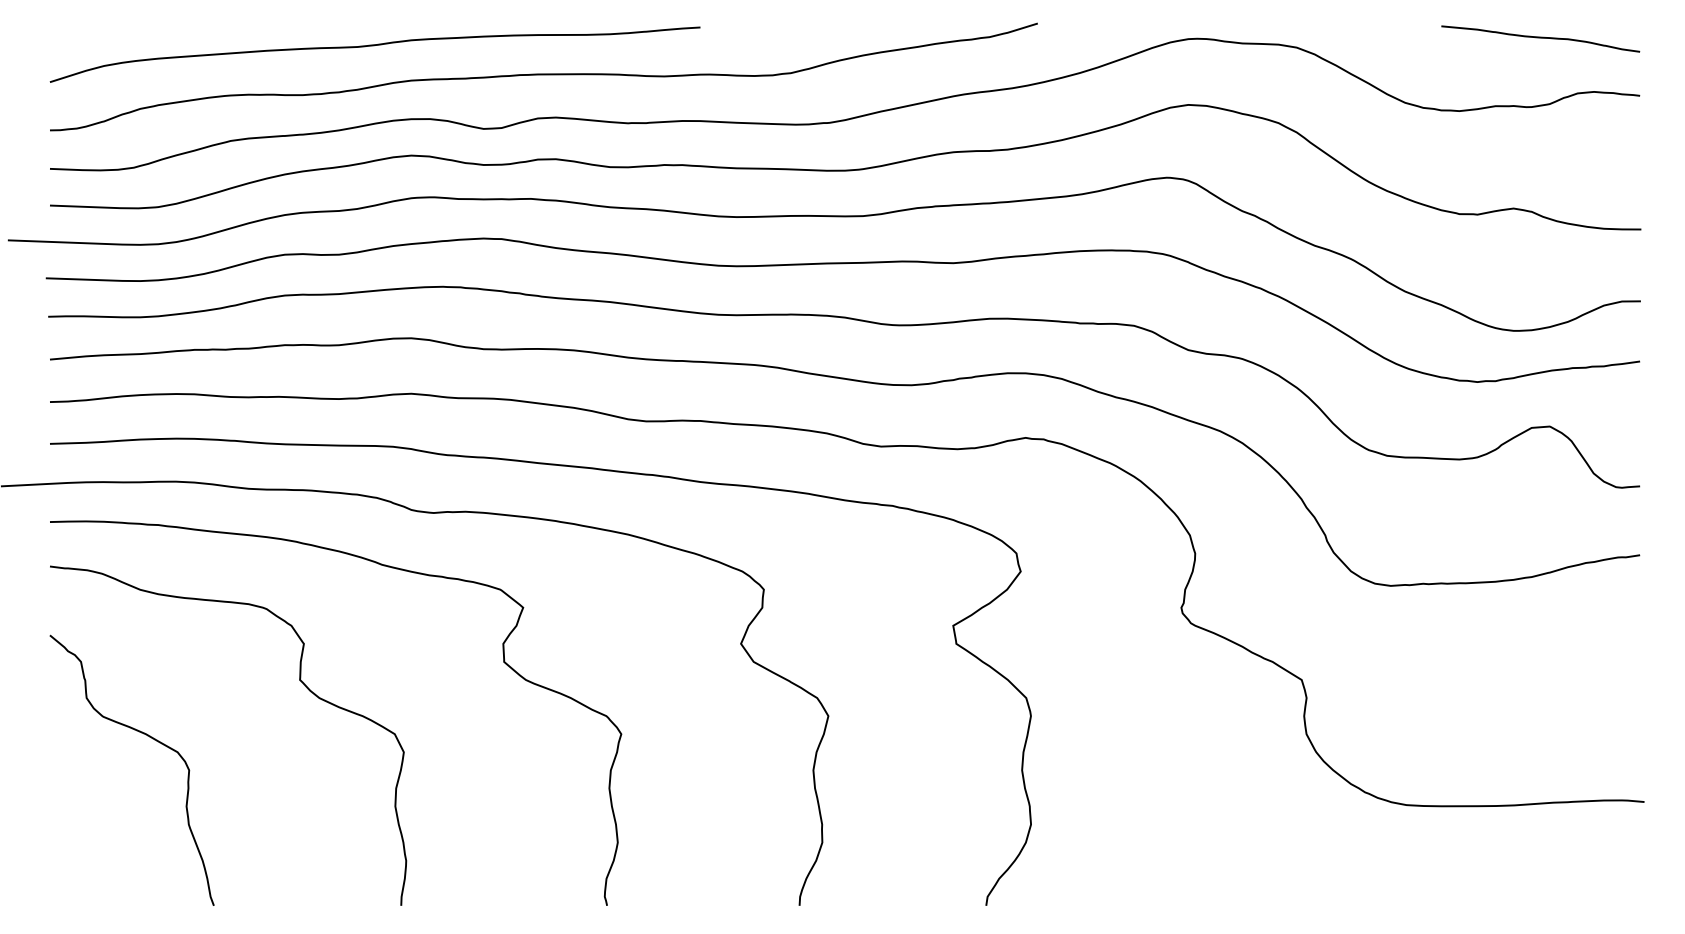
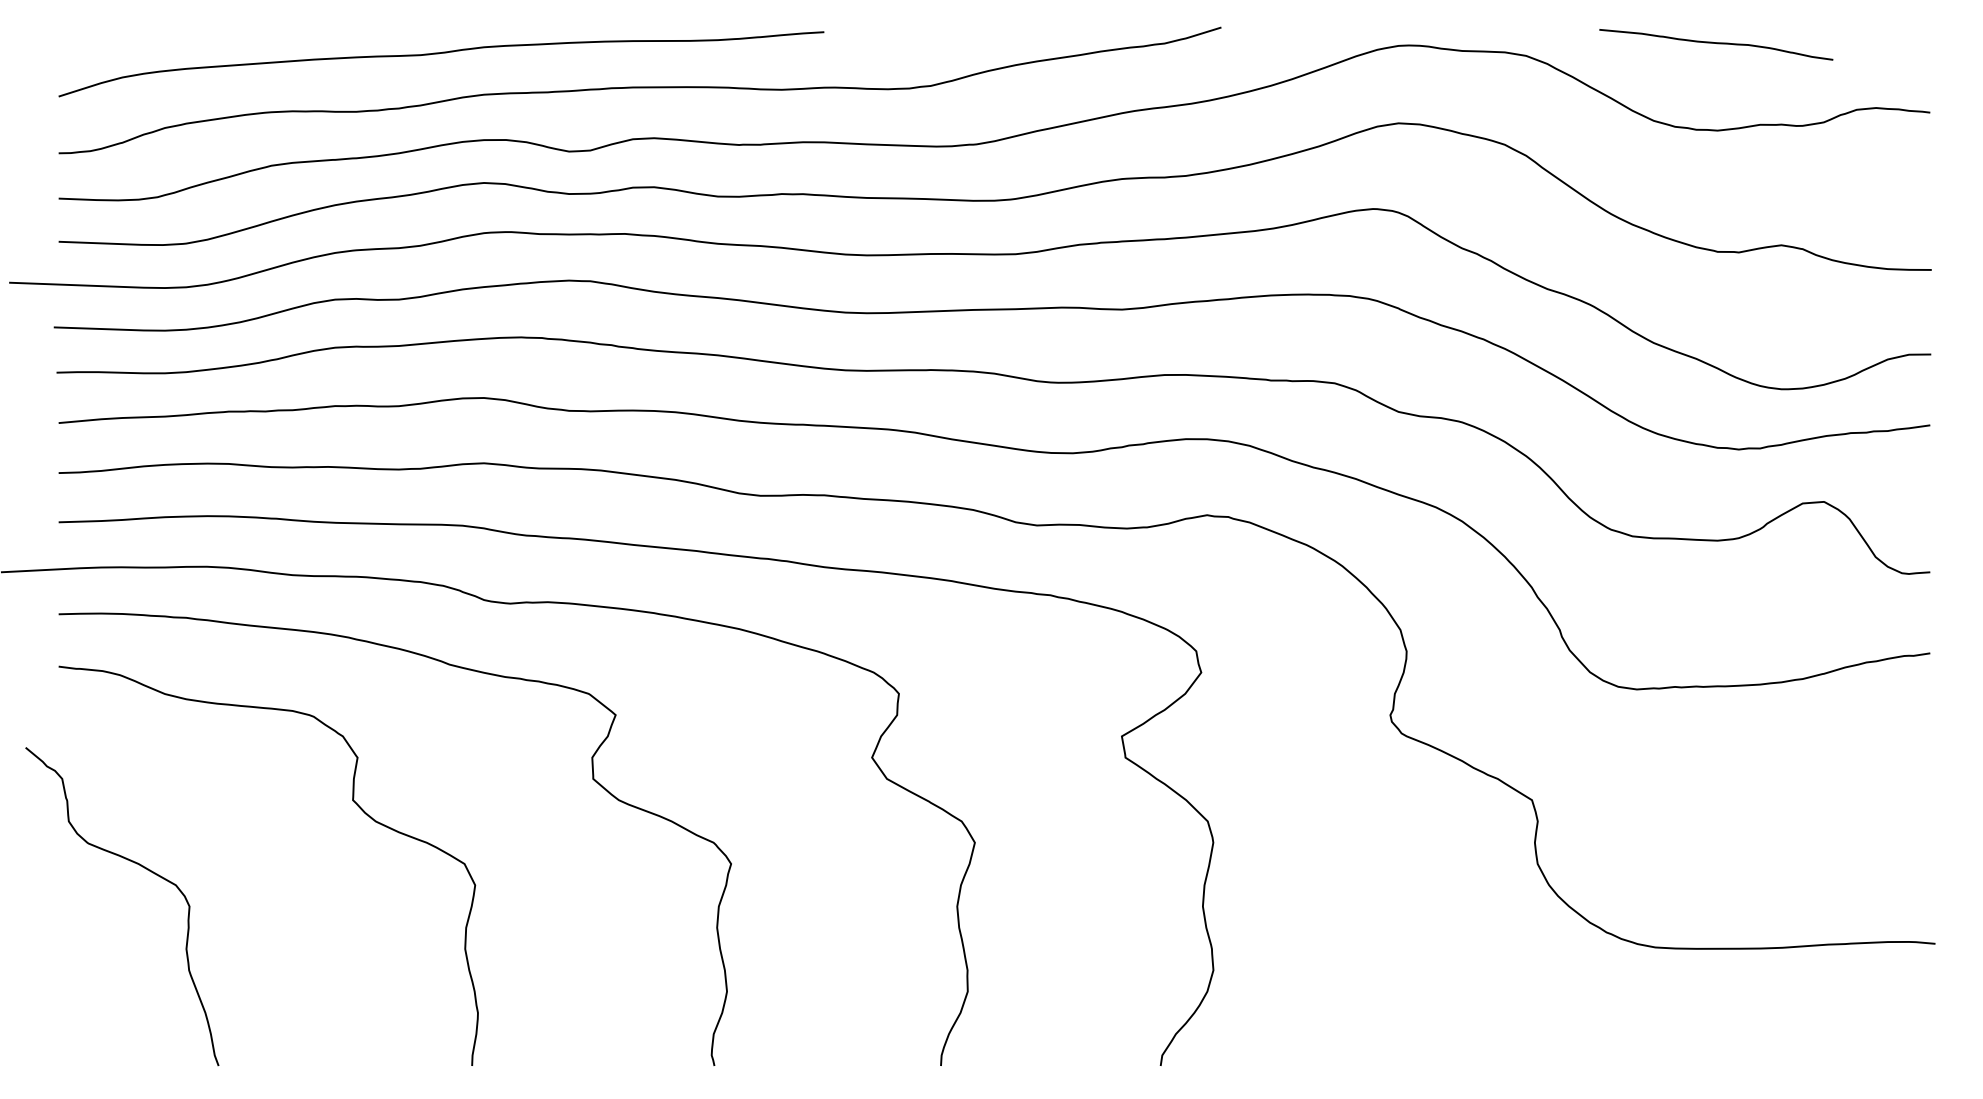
curve: (1540, 37) -> (1716, 43), moved
curve: (151, 738) -> (145, 869), moved

